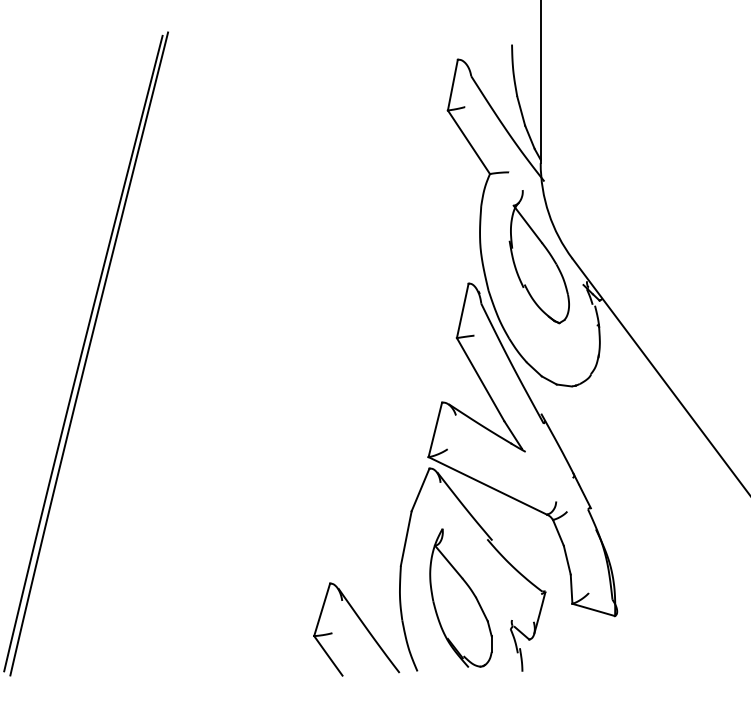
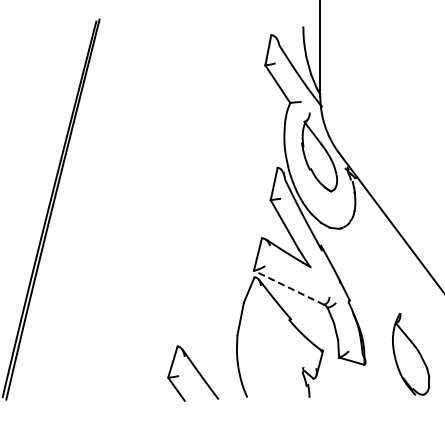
line: (488, 485) -> (289, 287), solid -> dashed
part: (461, 596) -> (411, 353), moved
part: (356, 629) -> (193, 373), moved

